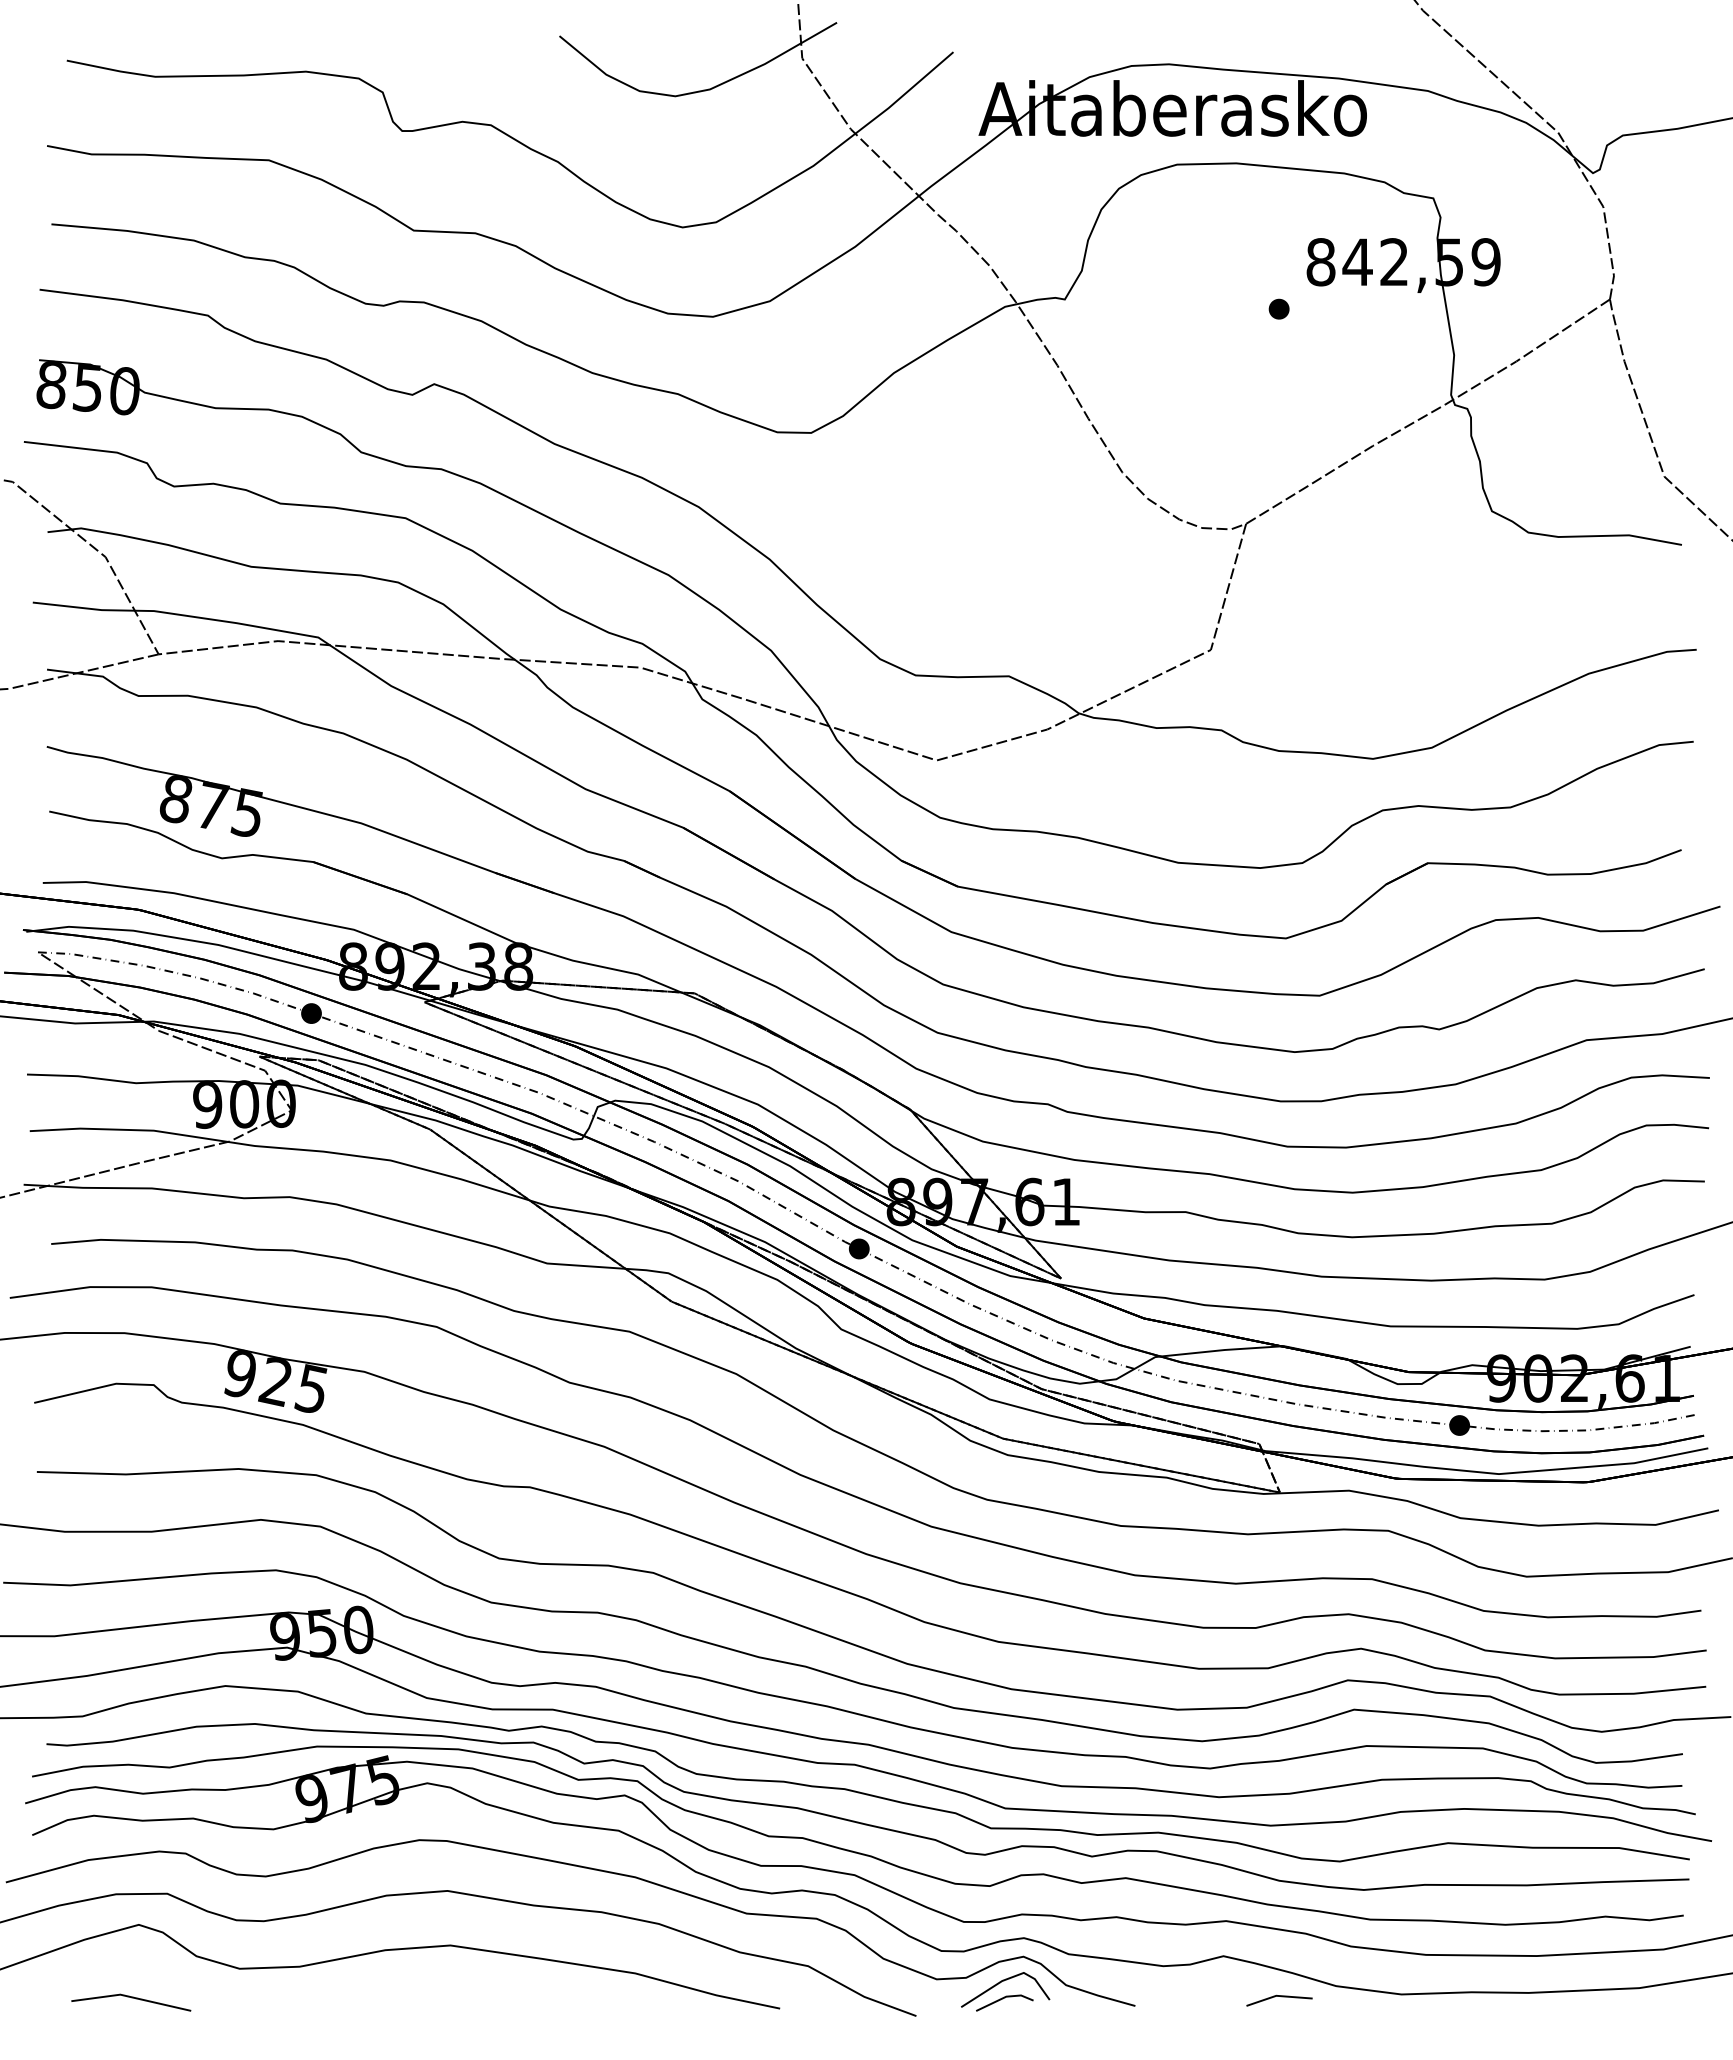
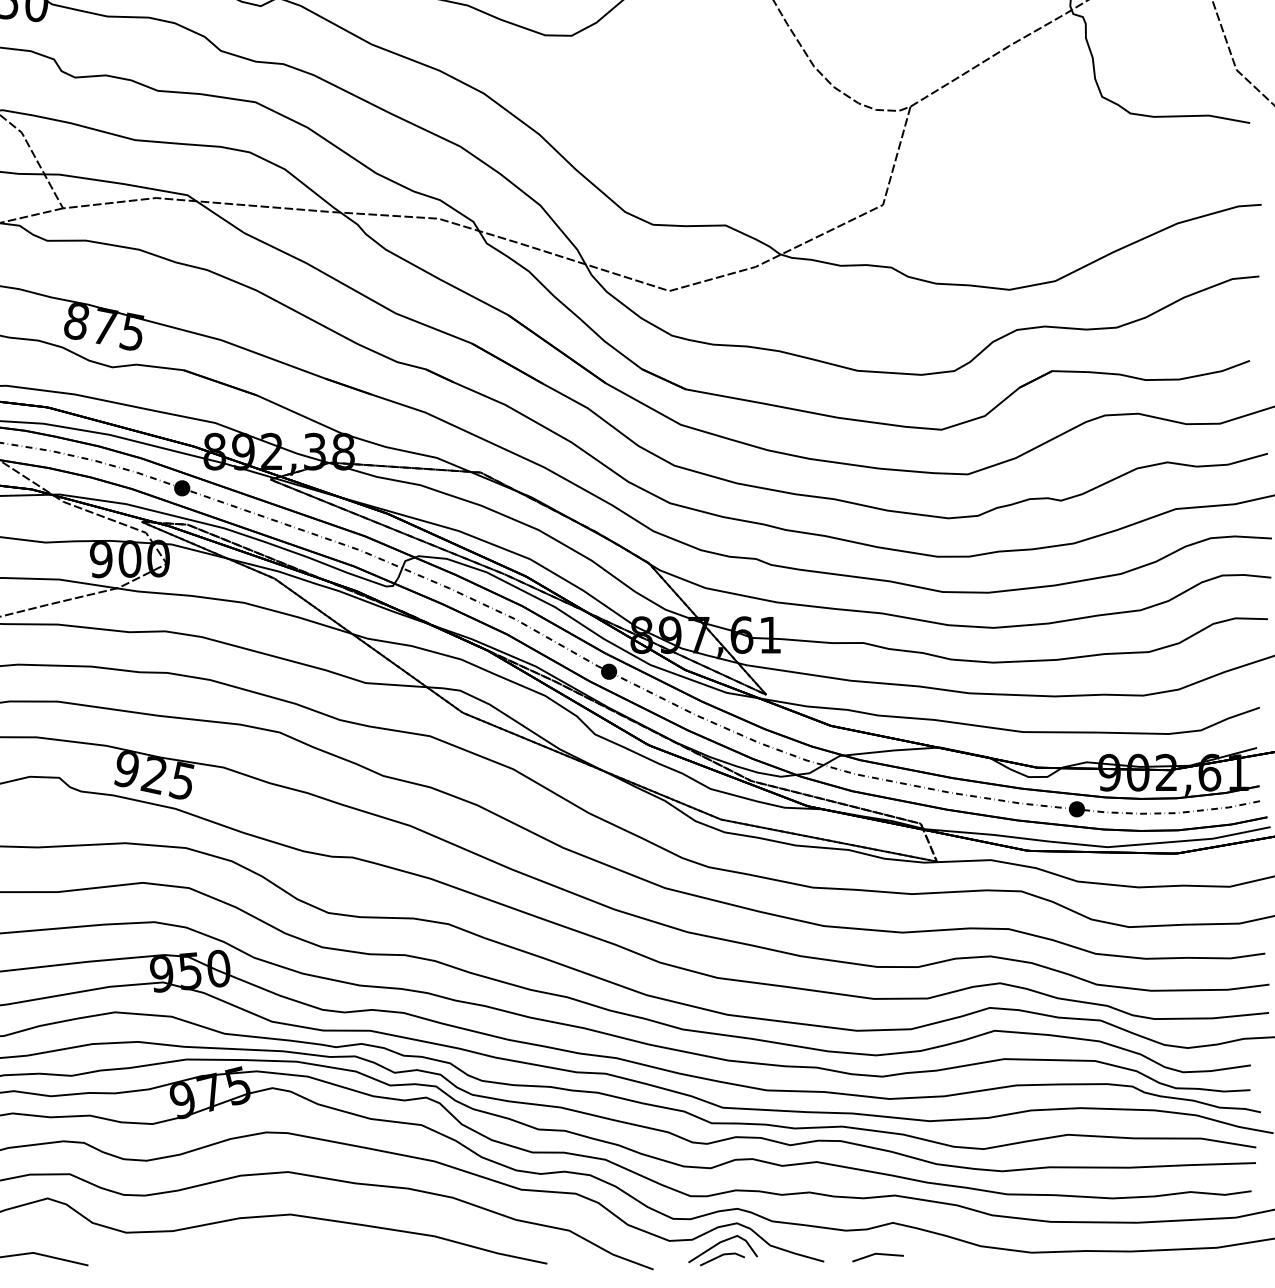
line: (1281, 1997) -> (879, 1255), moved

